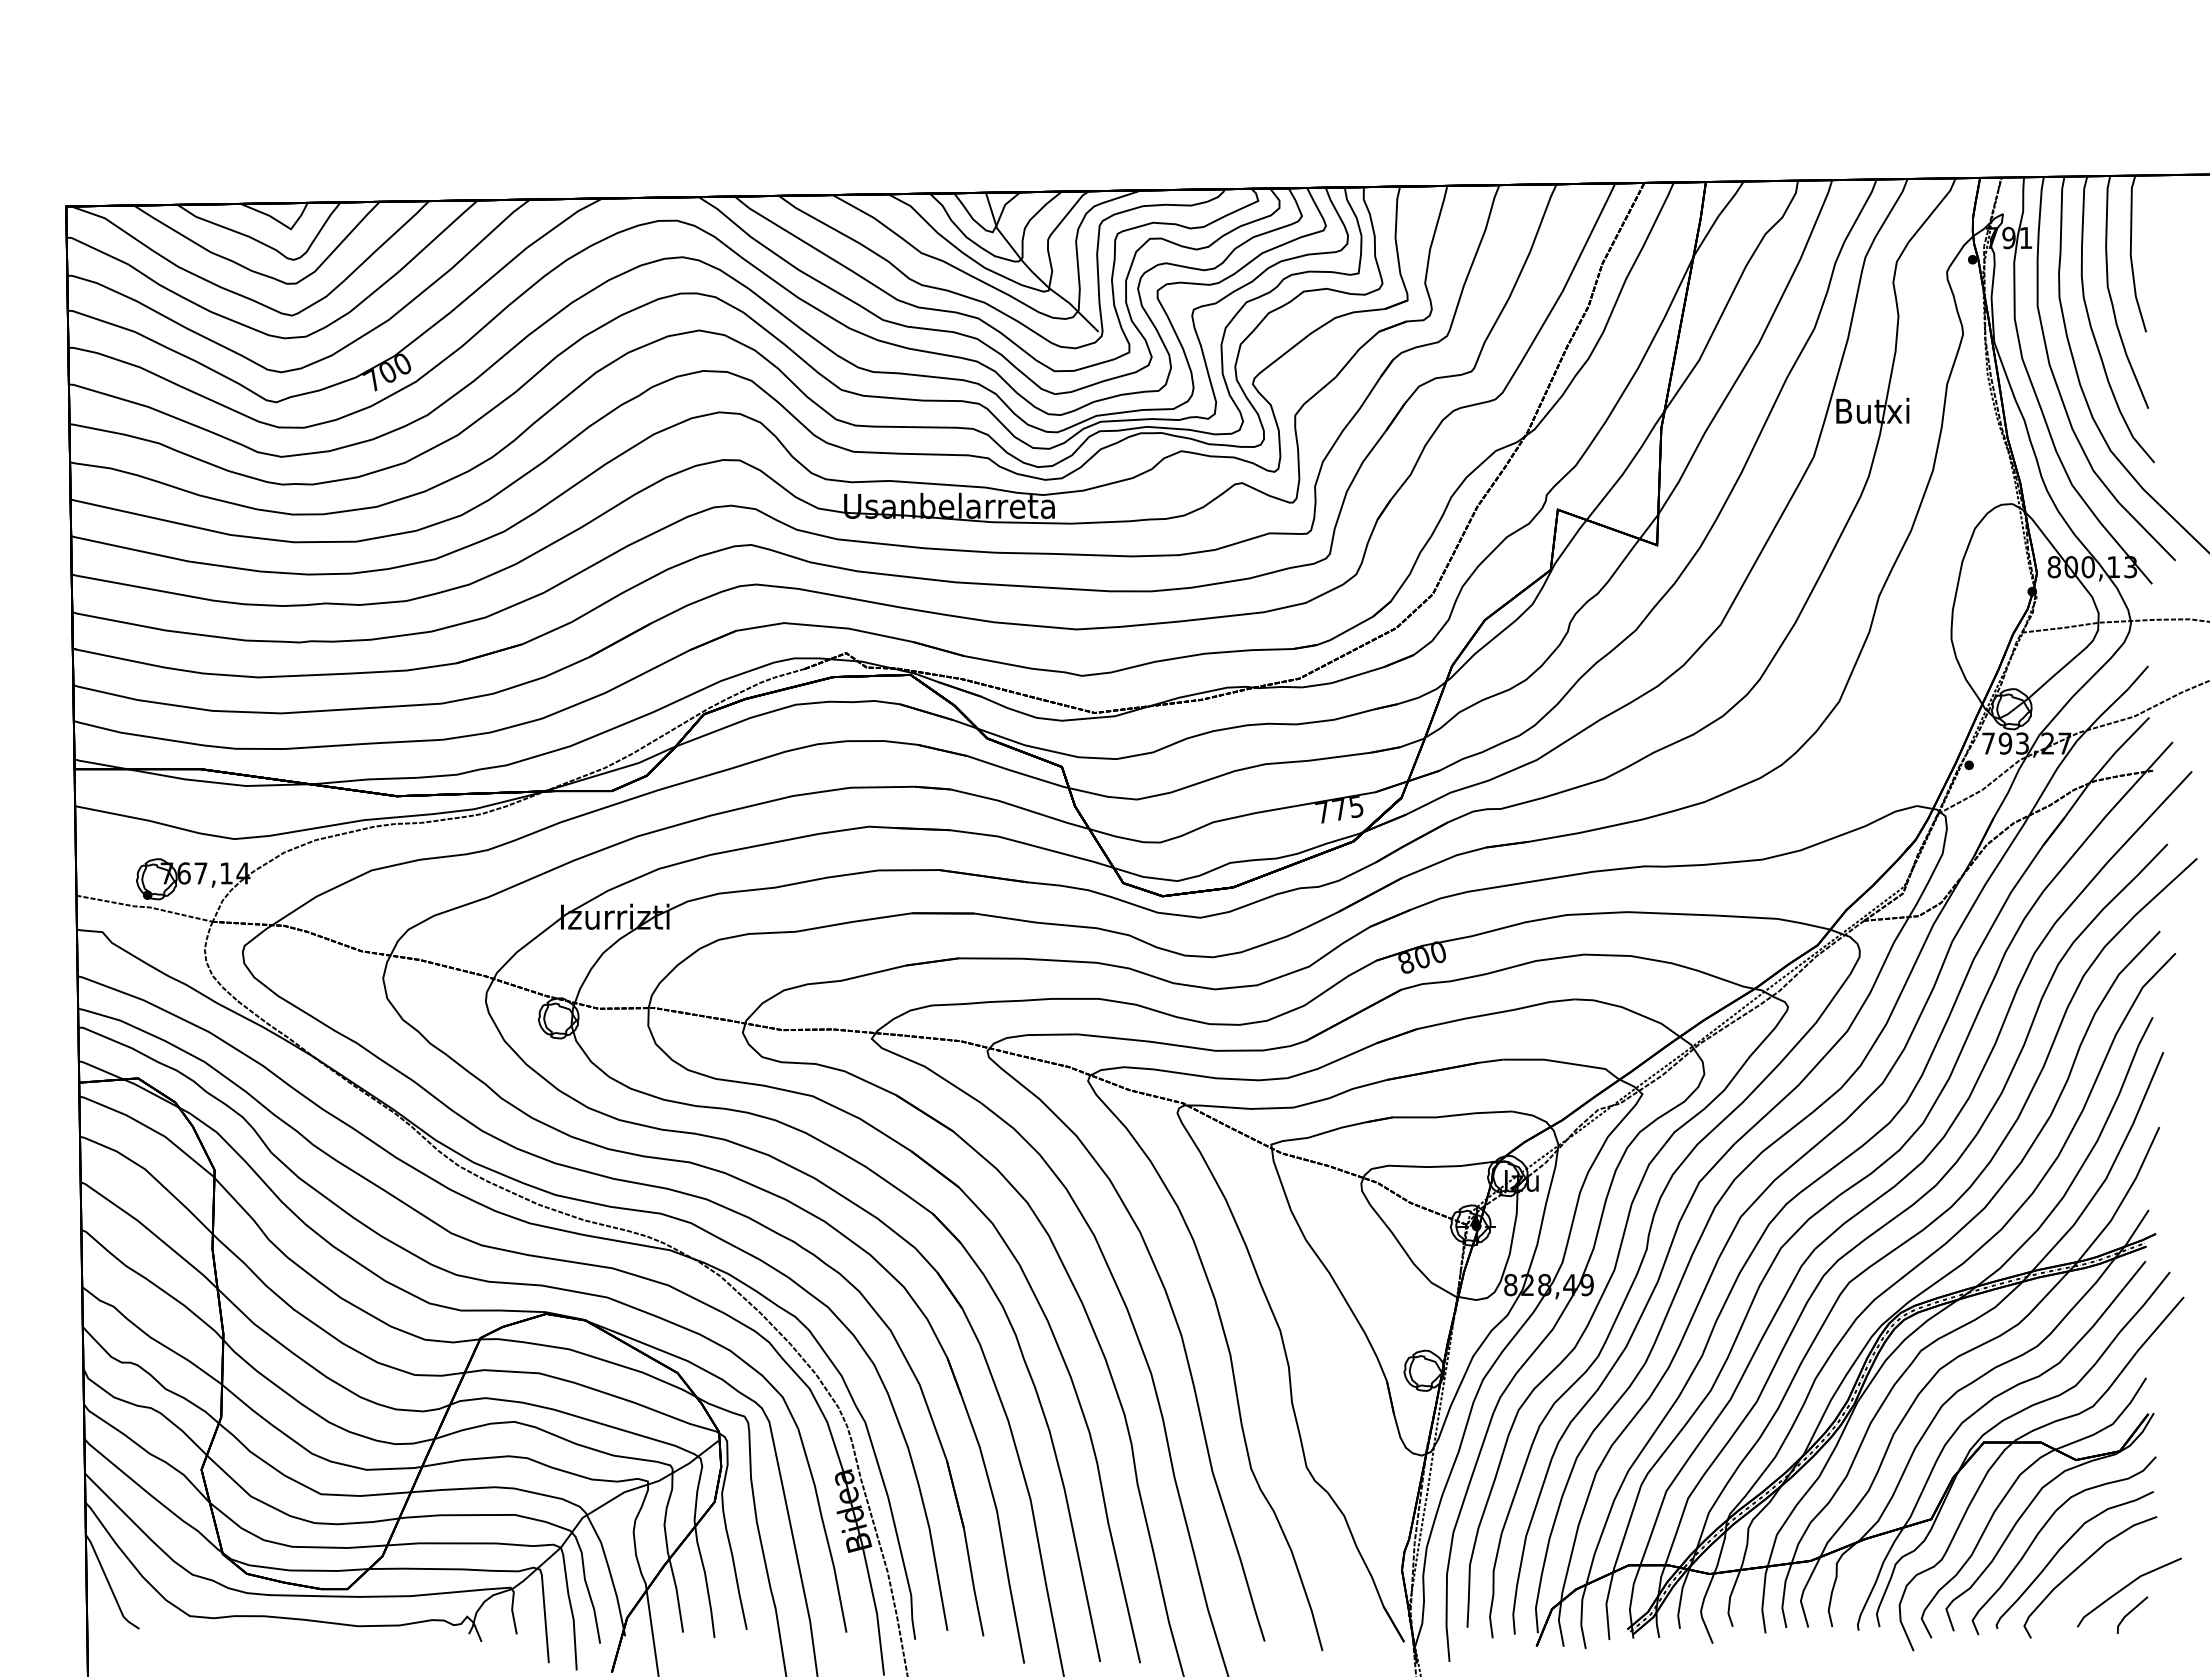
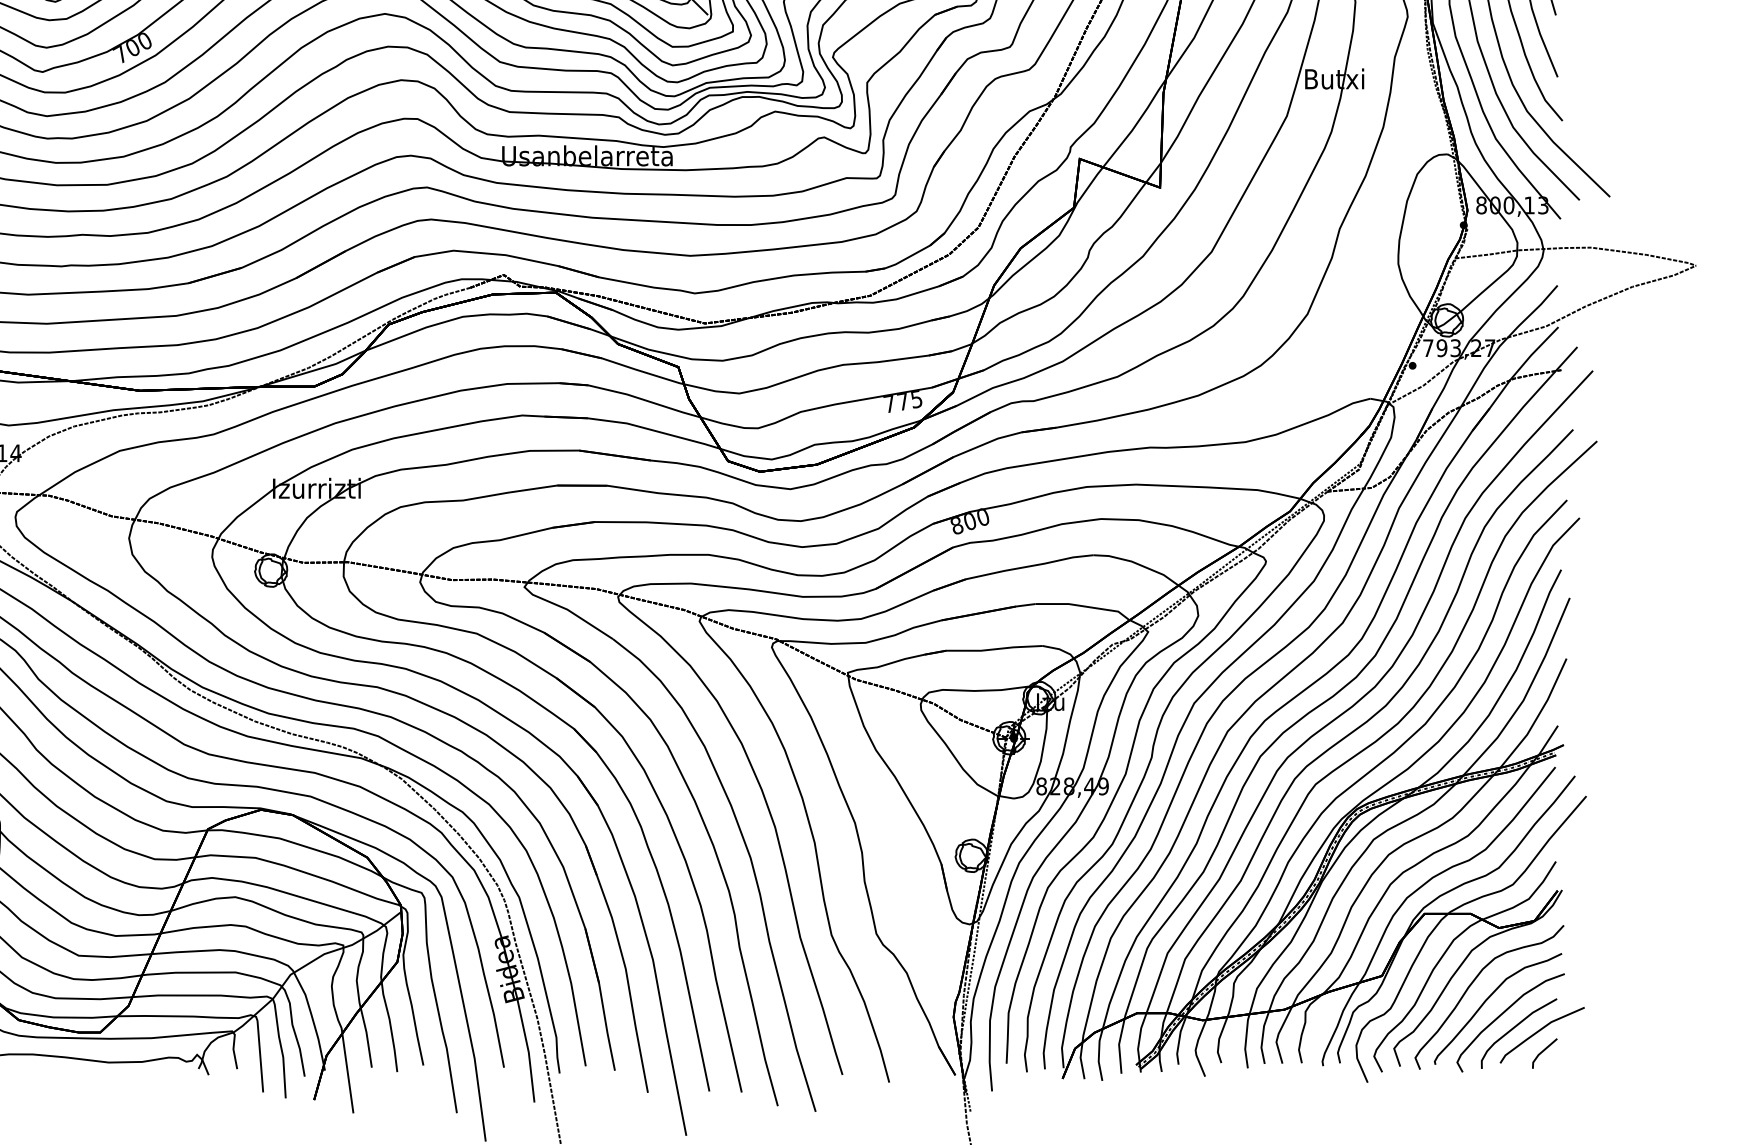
curve: (2094, 1584) -> (1514, 1028), added

